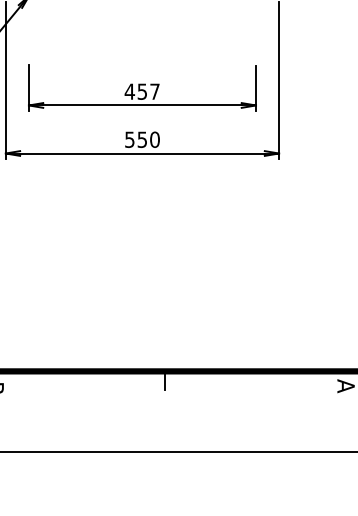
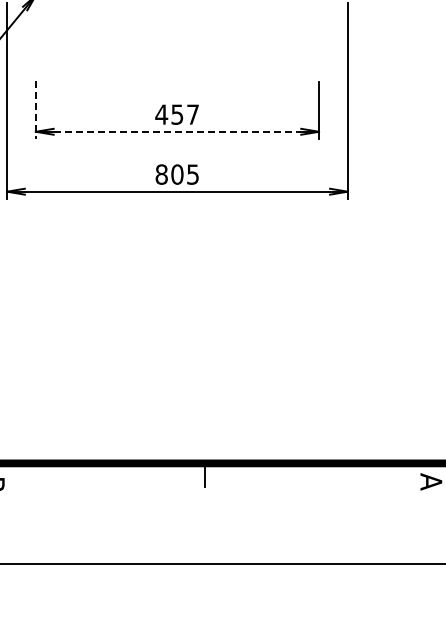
line: (28, 88) -> (35, 110), solid -> dashed
line: (142, 105) -> (177, 131), solid -> dashed
text: (142, 139) -> (177, 174), 550 -> 805

